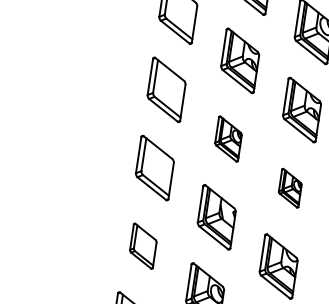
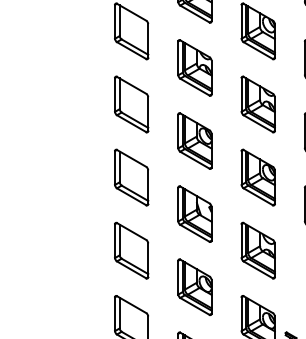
part: (228, 138) -> (194, 140), size x1.43
part: (289, 188) -> (257, 177), size x1.67
part: (143, 246) -> (131, 250), size x1.43

